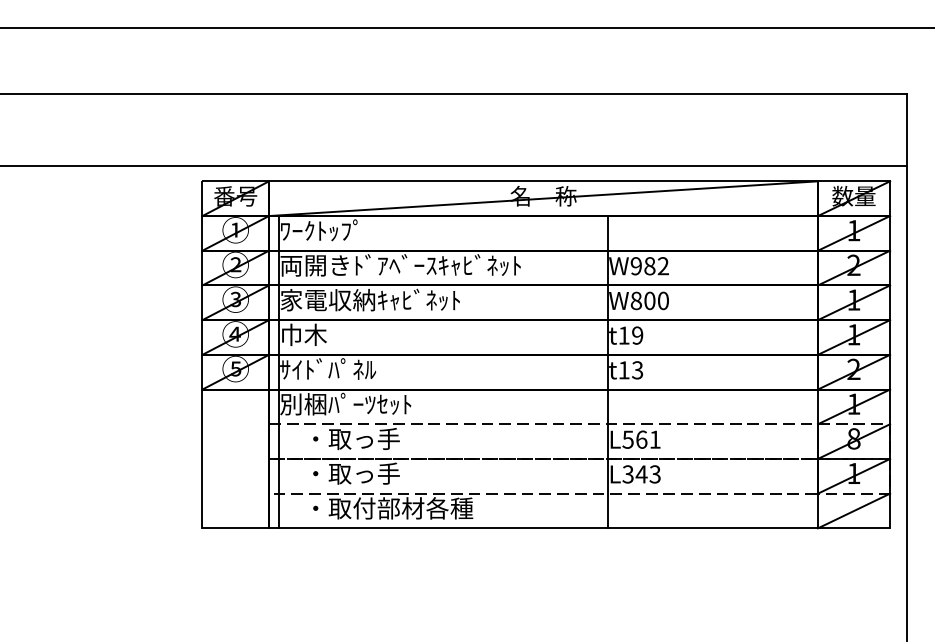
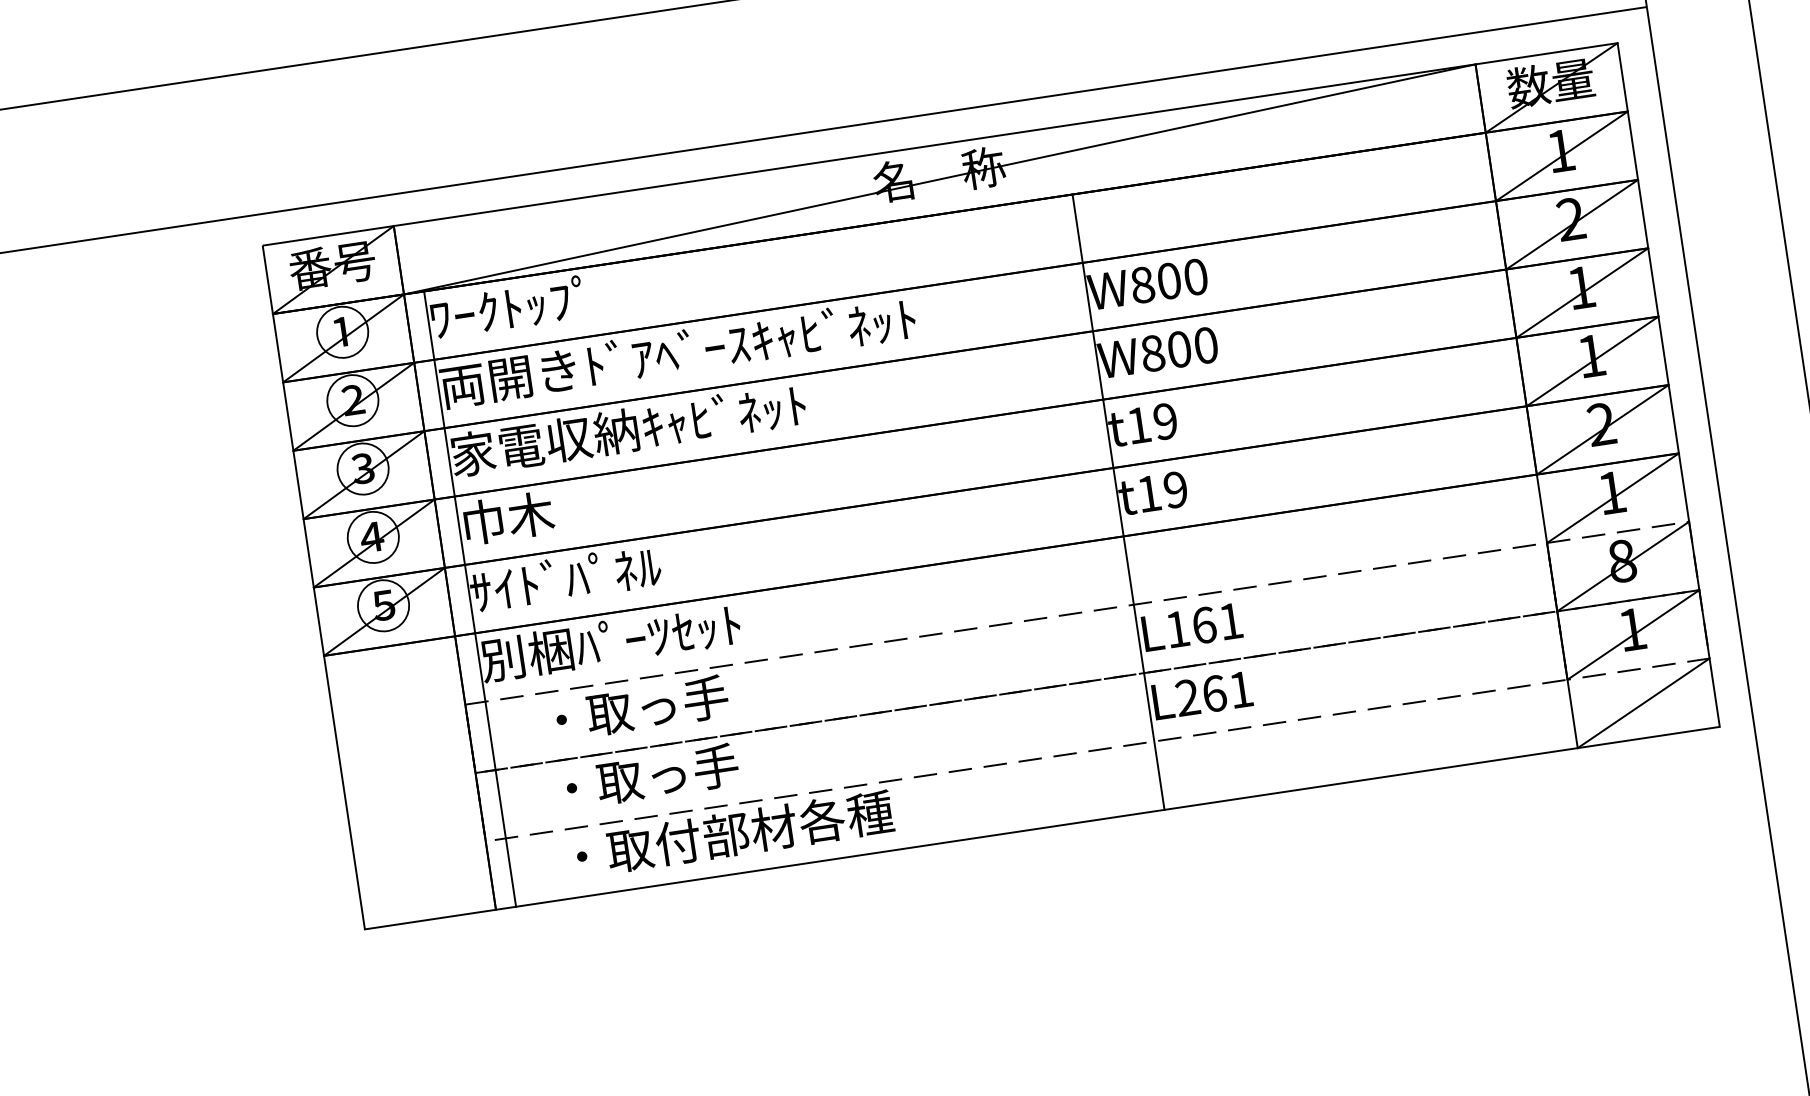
text: (649, 266) -> (1168, 281), W982 -> W800
text: (637, 370) -> (1175, 490), t13 -> t19
text: (627, 439) -> (1176, 629), L561 -> L161
text: (641, 474) -> (1214, 693), L343 -> L261

